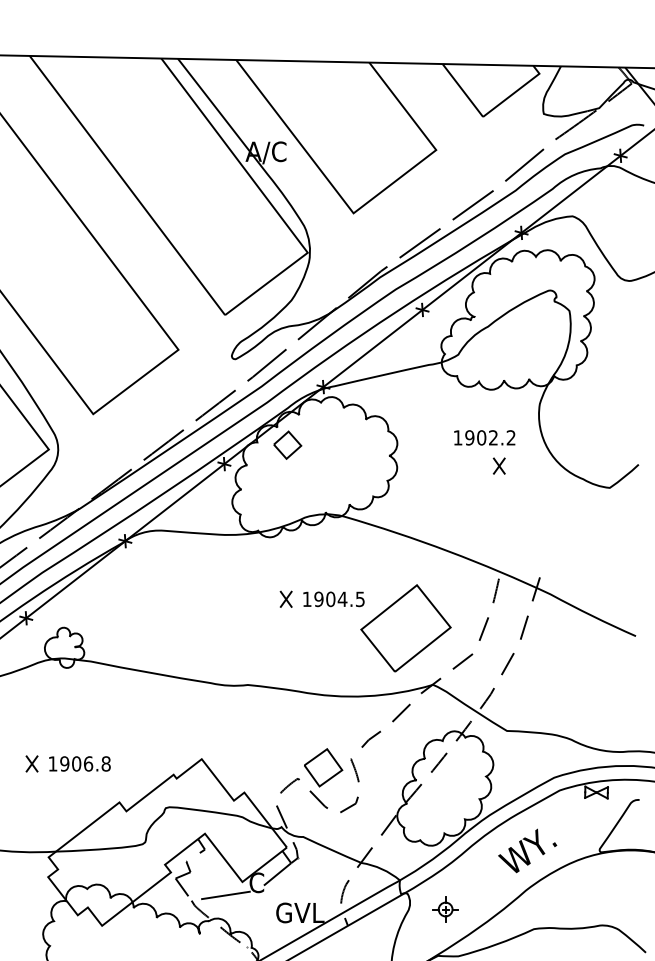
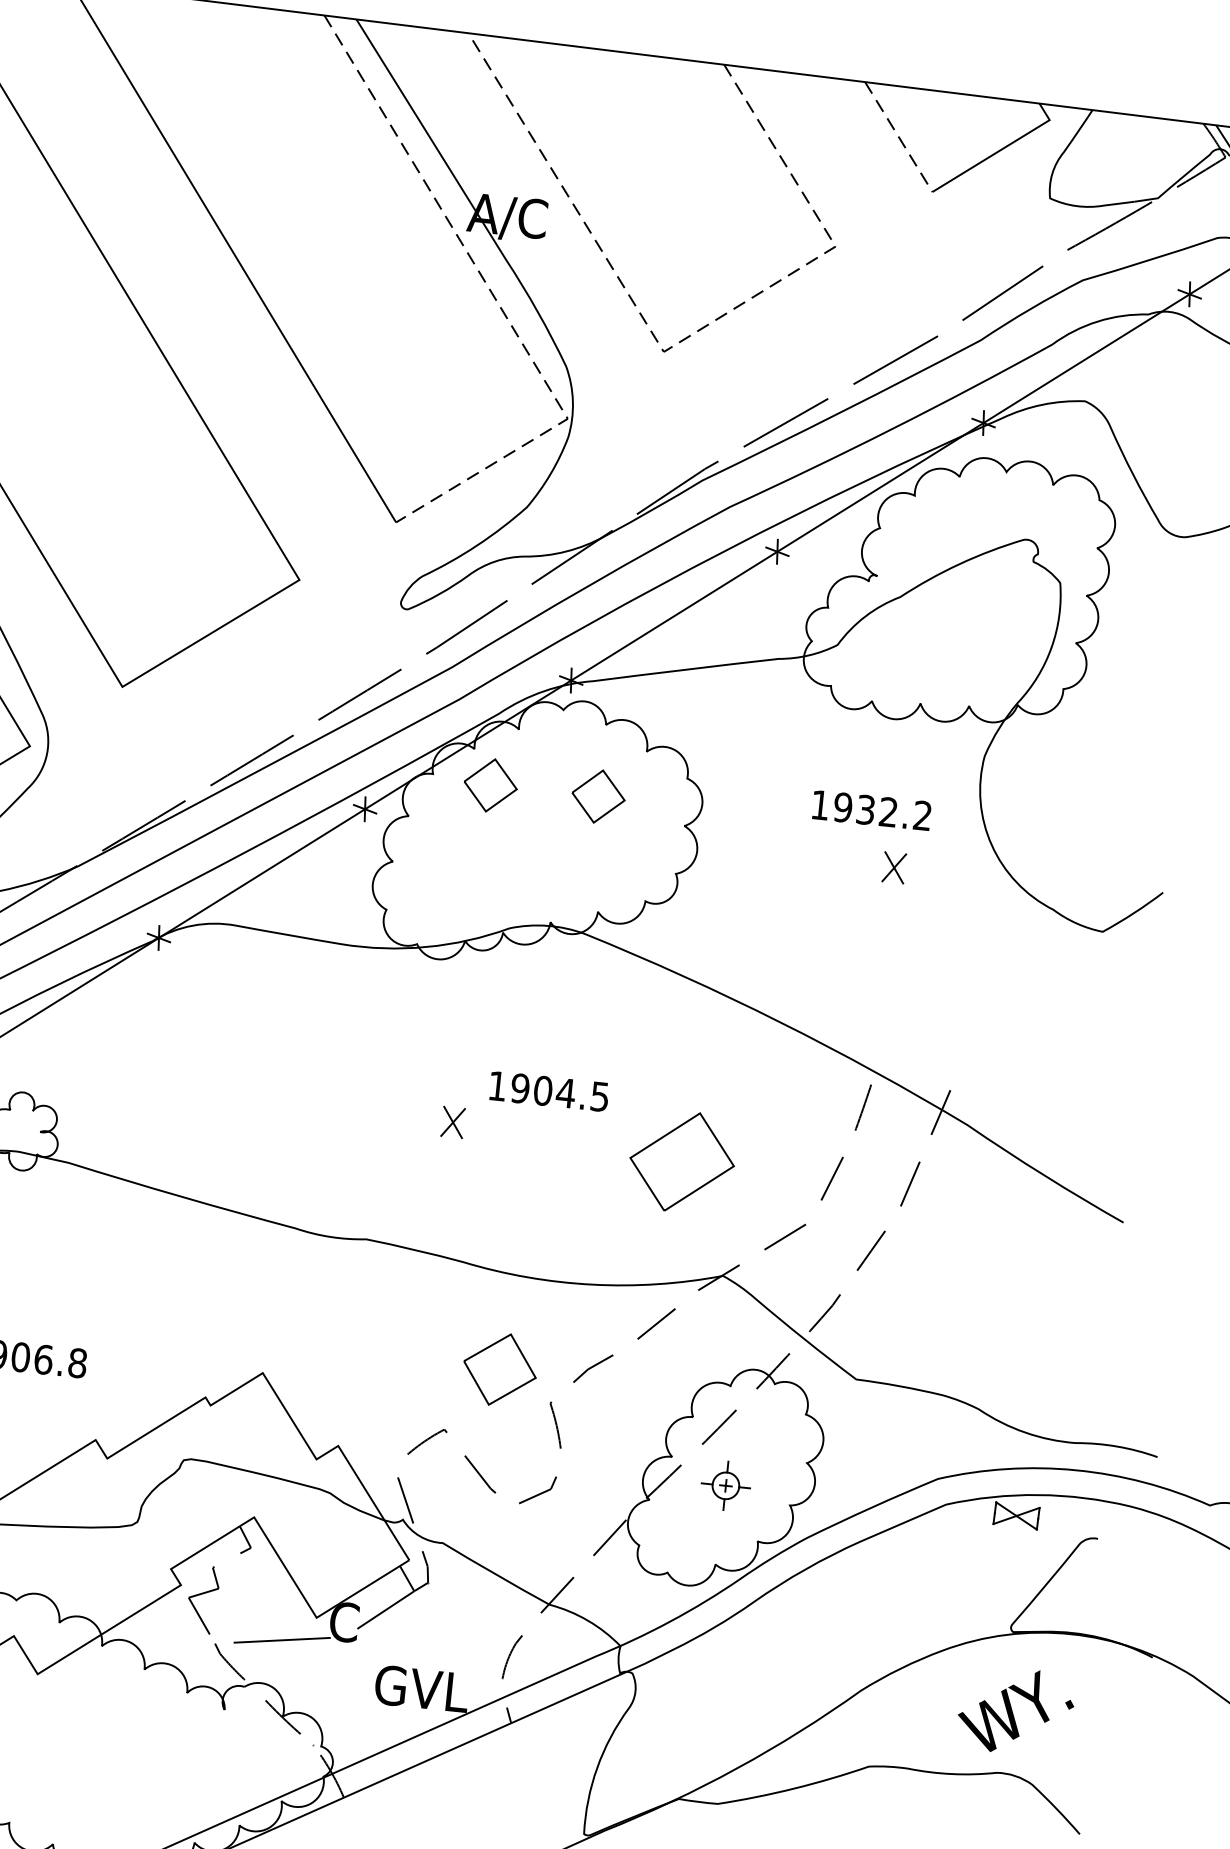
line: (463, 90) -> (900, 137), solid -> dashed
line: (266, 197) -> (499, 304), solid -> dashed
line: (362, 206) -> (682, 340), solid -> dashed
text: (481, 437) -> (865, 809), 1902.2 -> 1932.2
part: (343, 444) -> (598, 795), added
part: (285, 598) -> (451, 1120), moved
part: (405, 628) -> (681, 1161), size x0.6
part: (323, 767) -> (500, 1369), moved
text: (527, 850) -> (1015, 1710), moved
part: (445, 909) -> (725, 1485), moved

